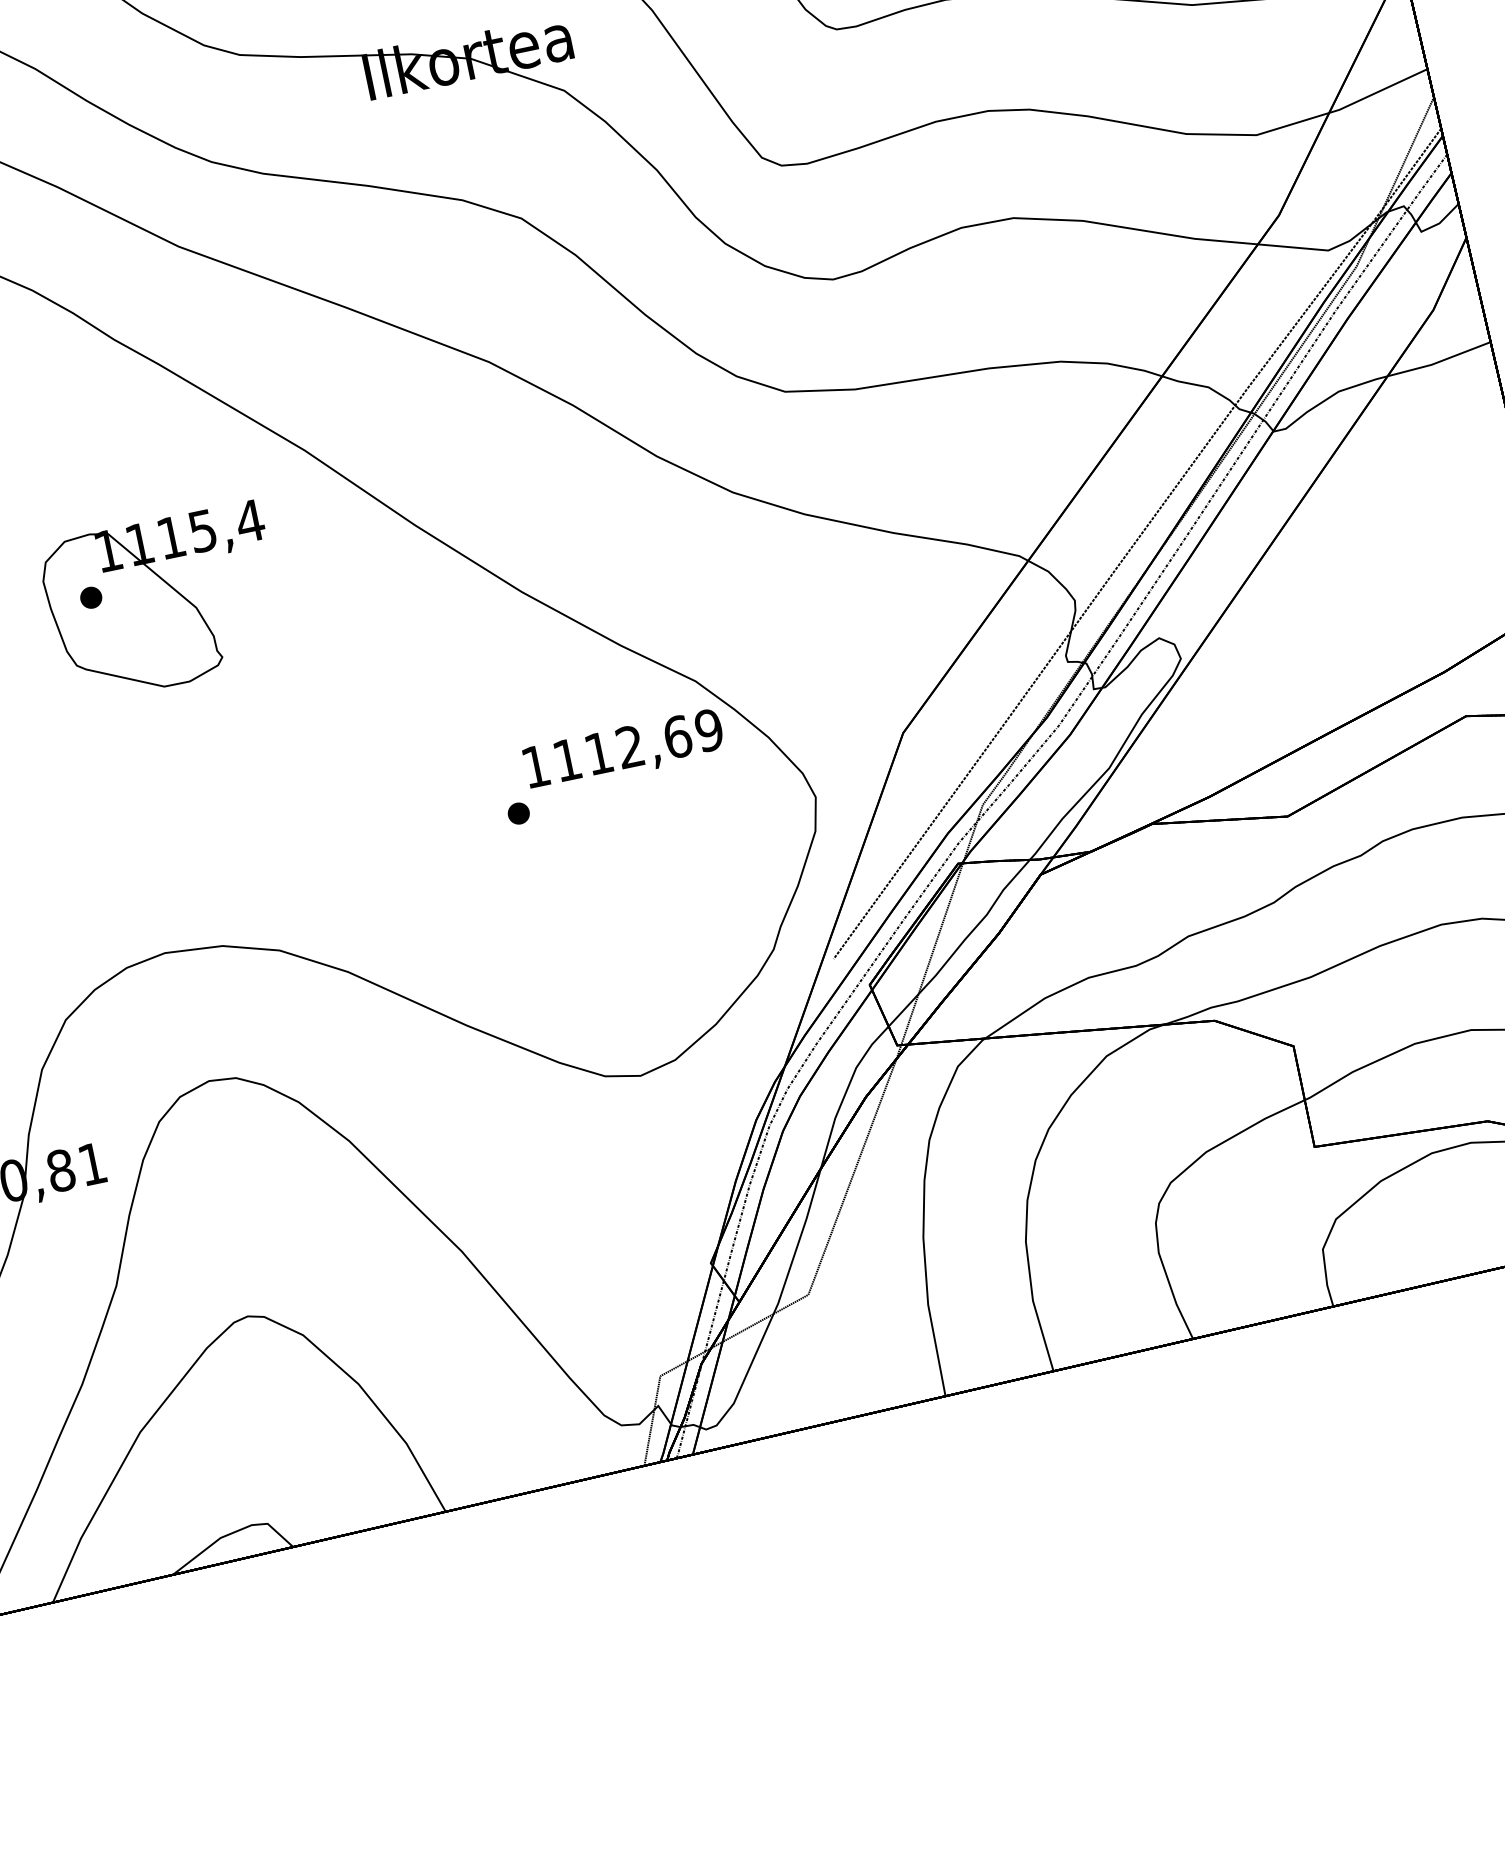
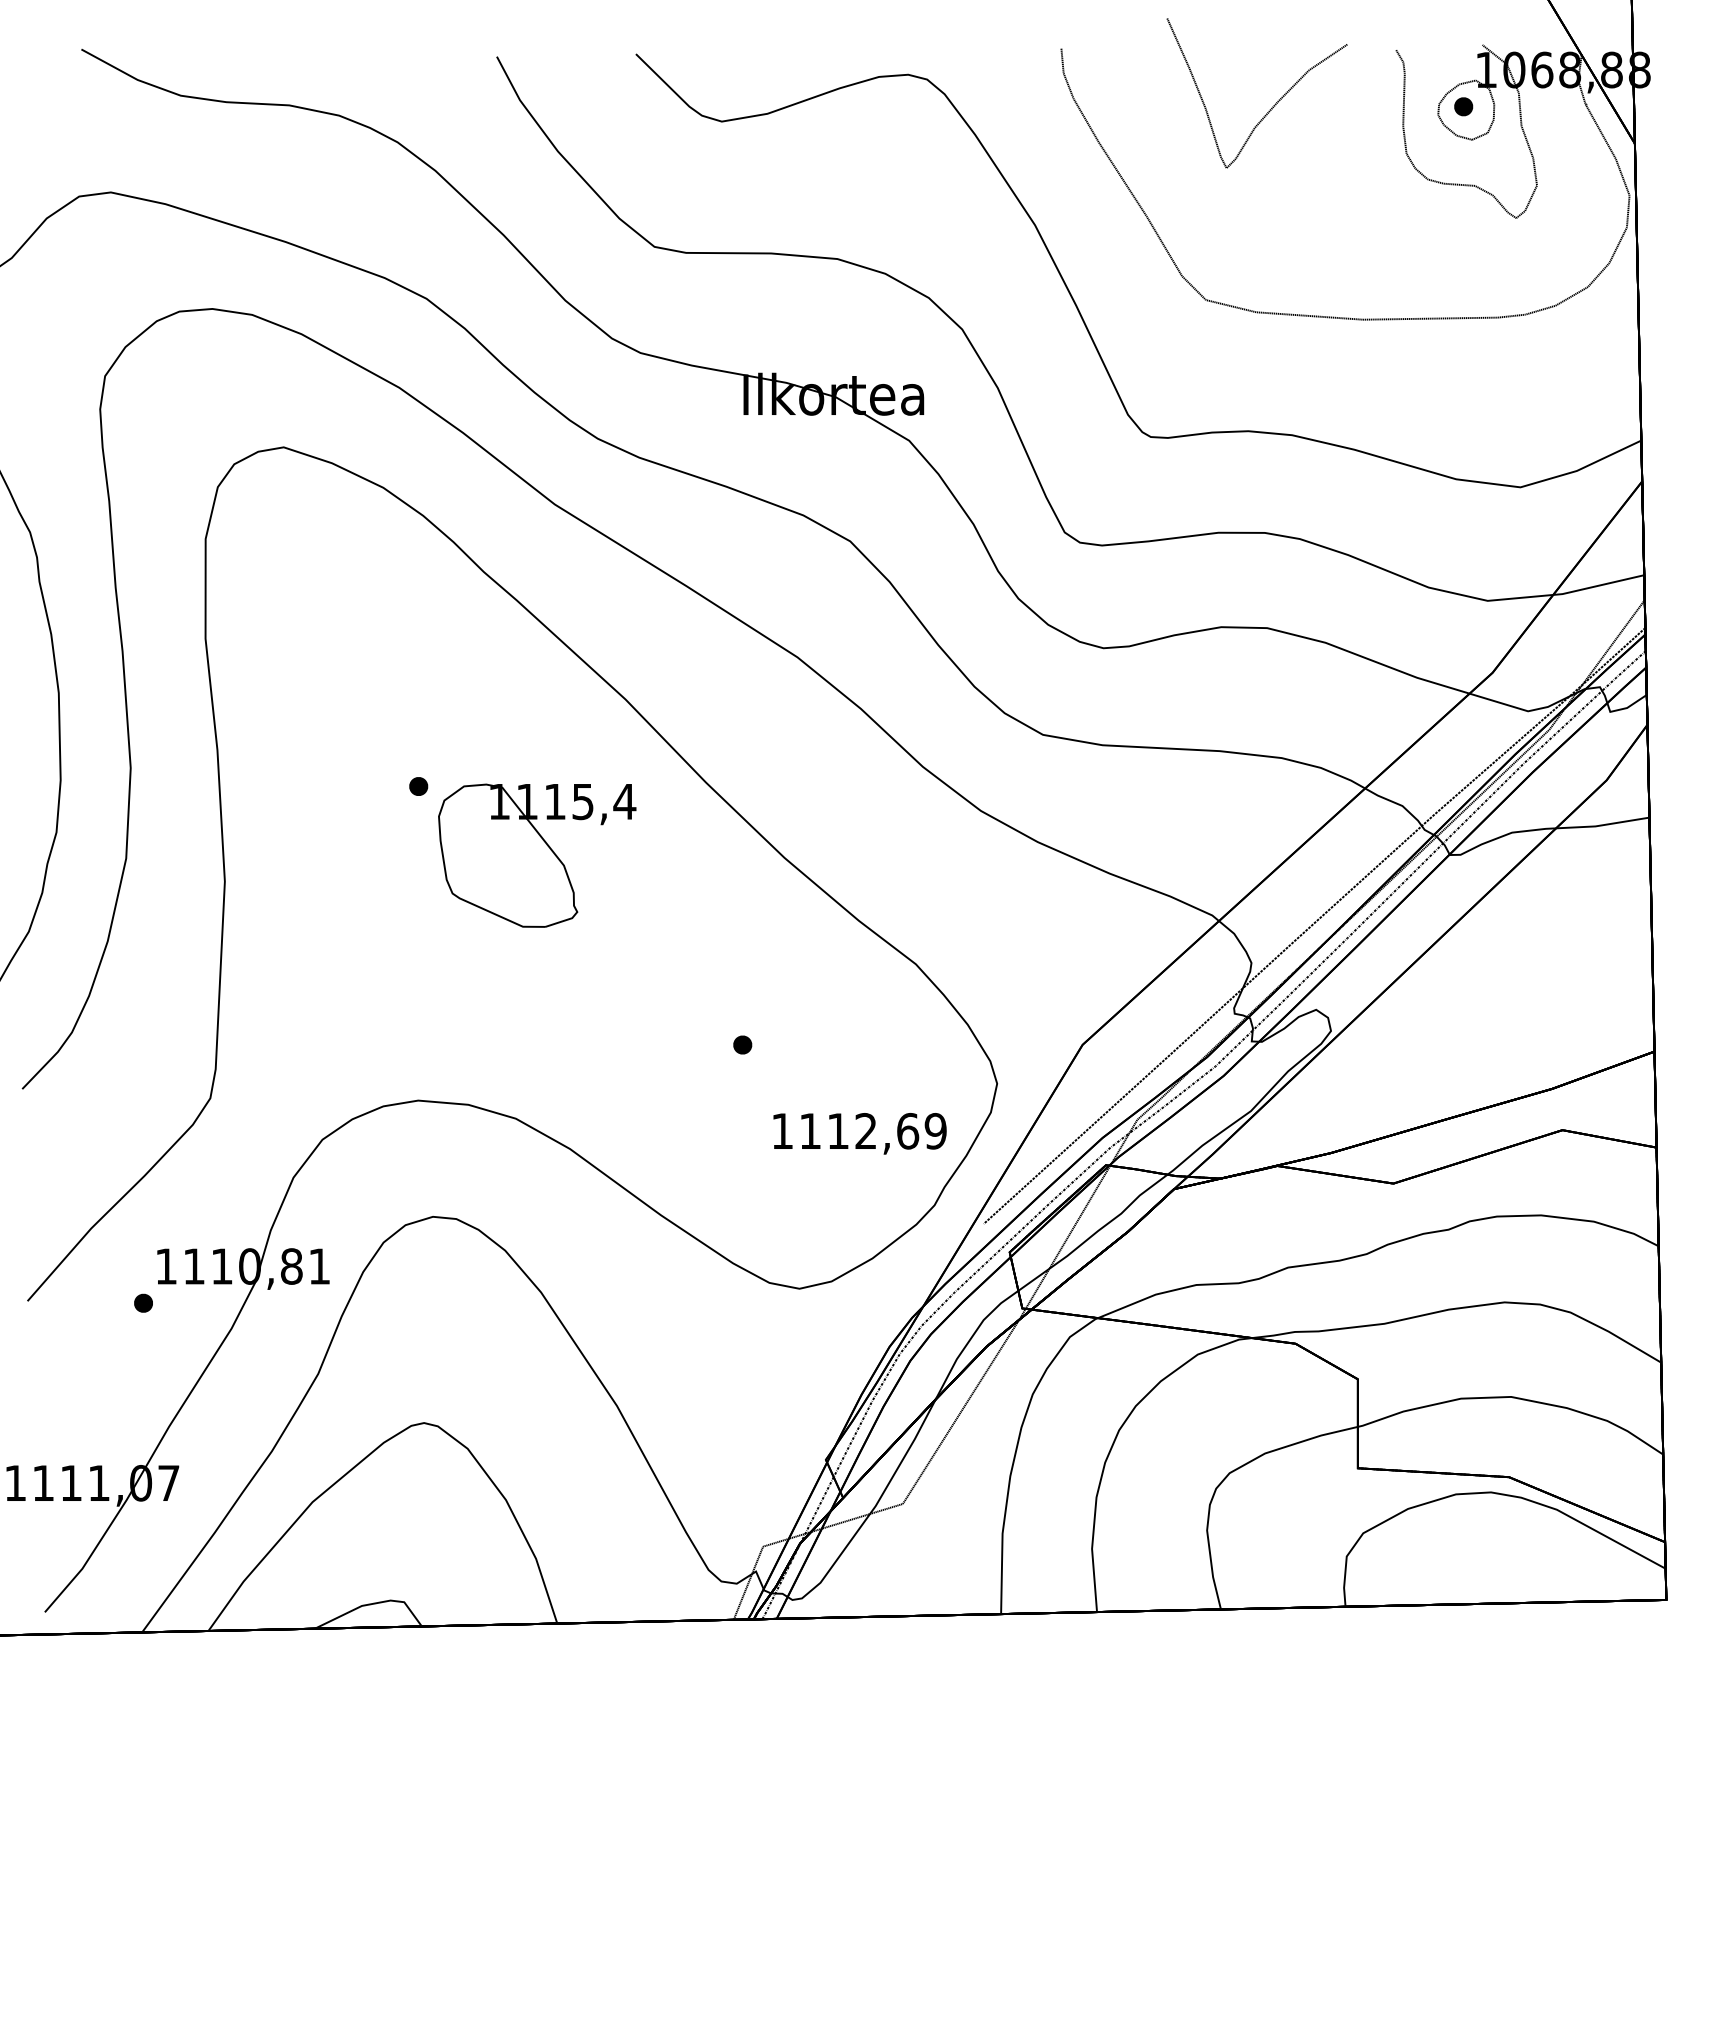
part: (164, 602) -> (537, 855), moved
text: (623, 750) -> (859, 1133), moved

